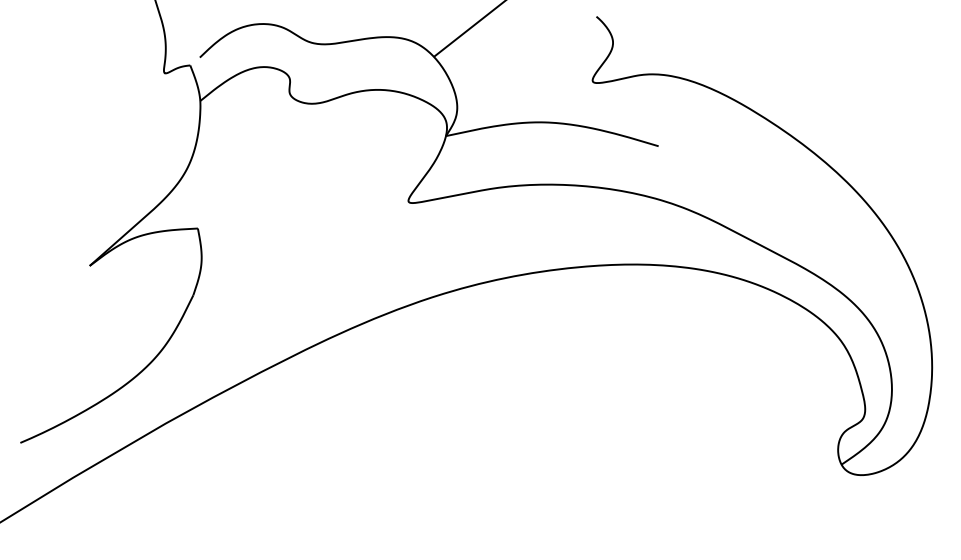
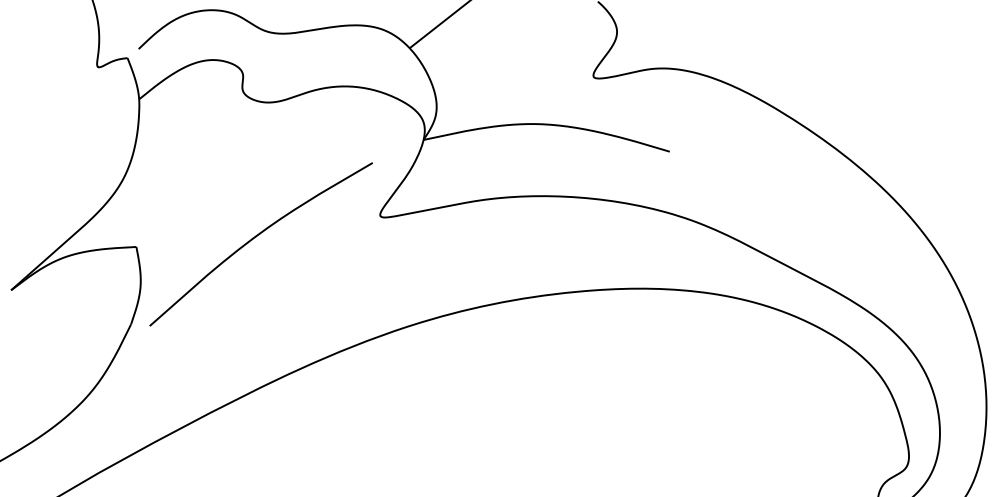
curve: (300, 221) -> (255, 238), added

